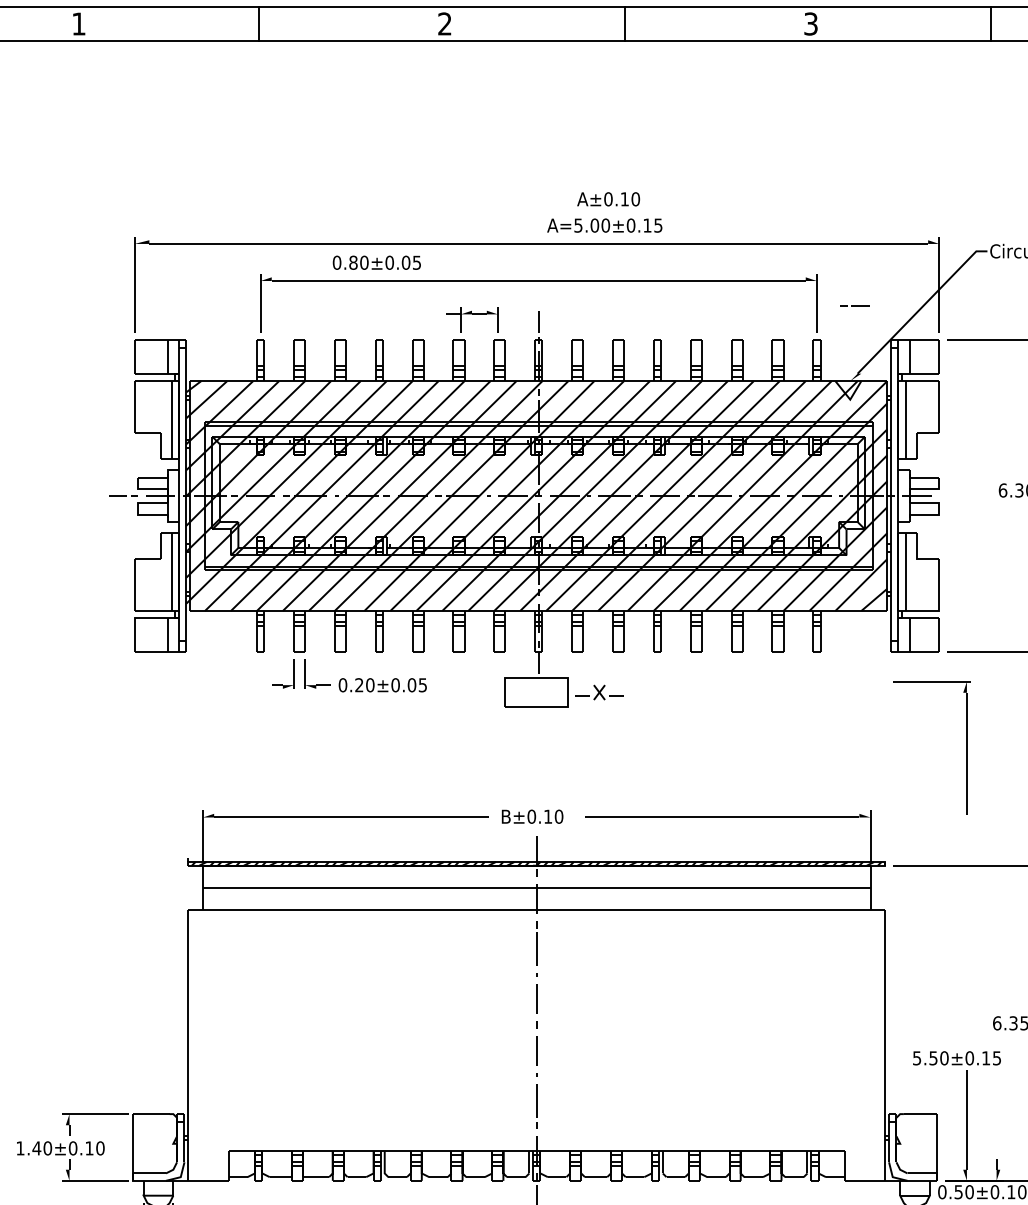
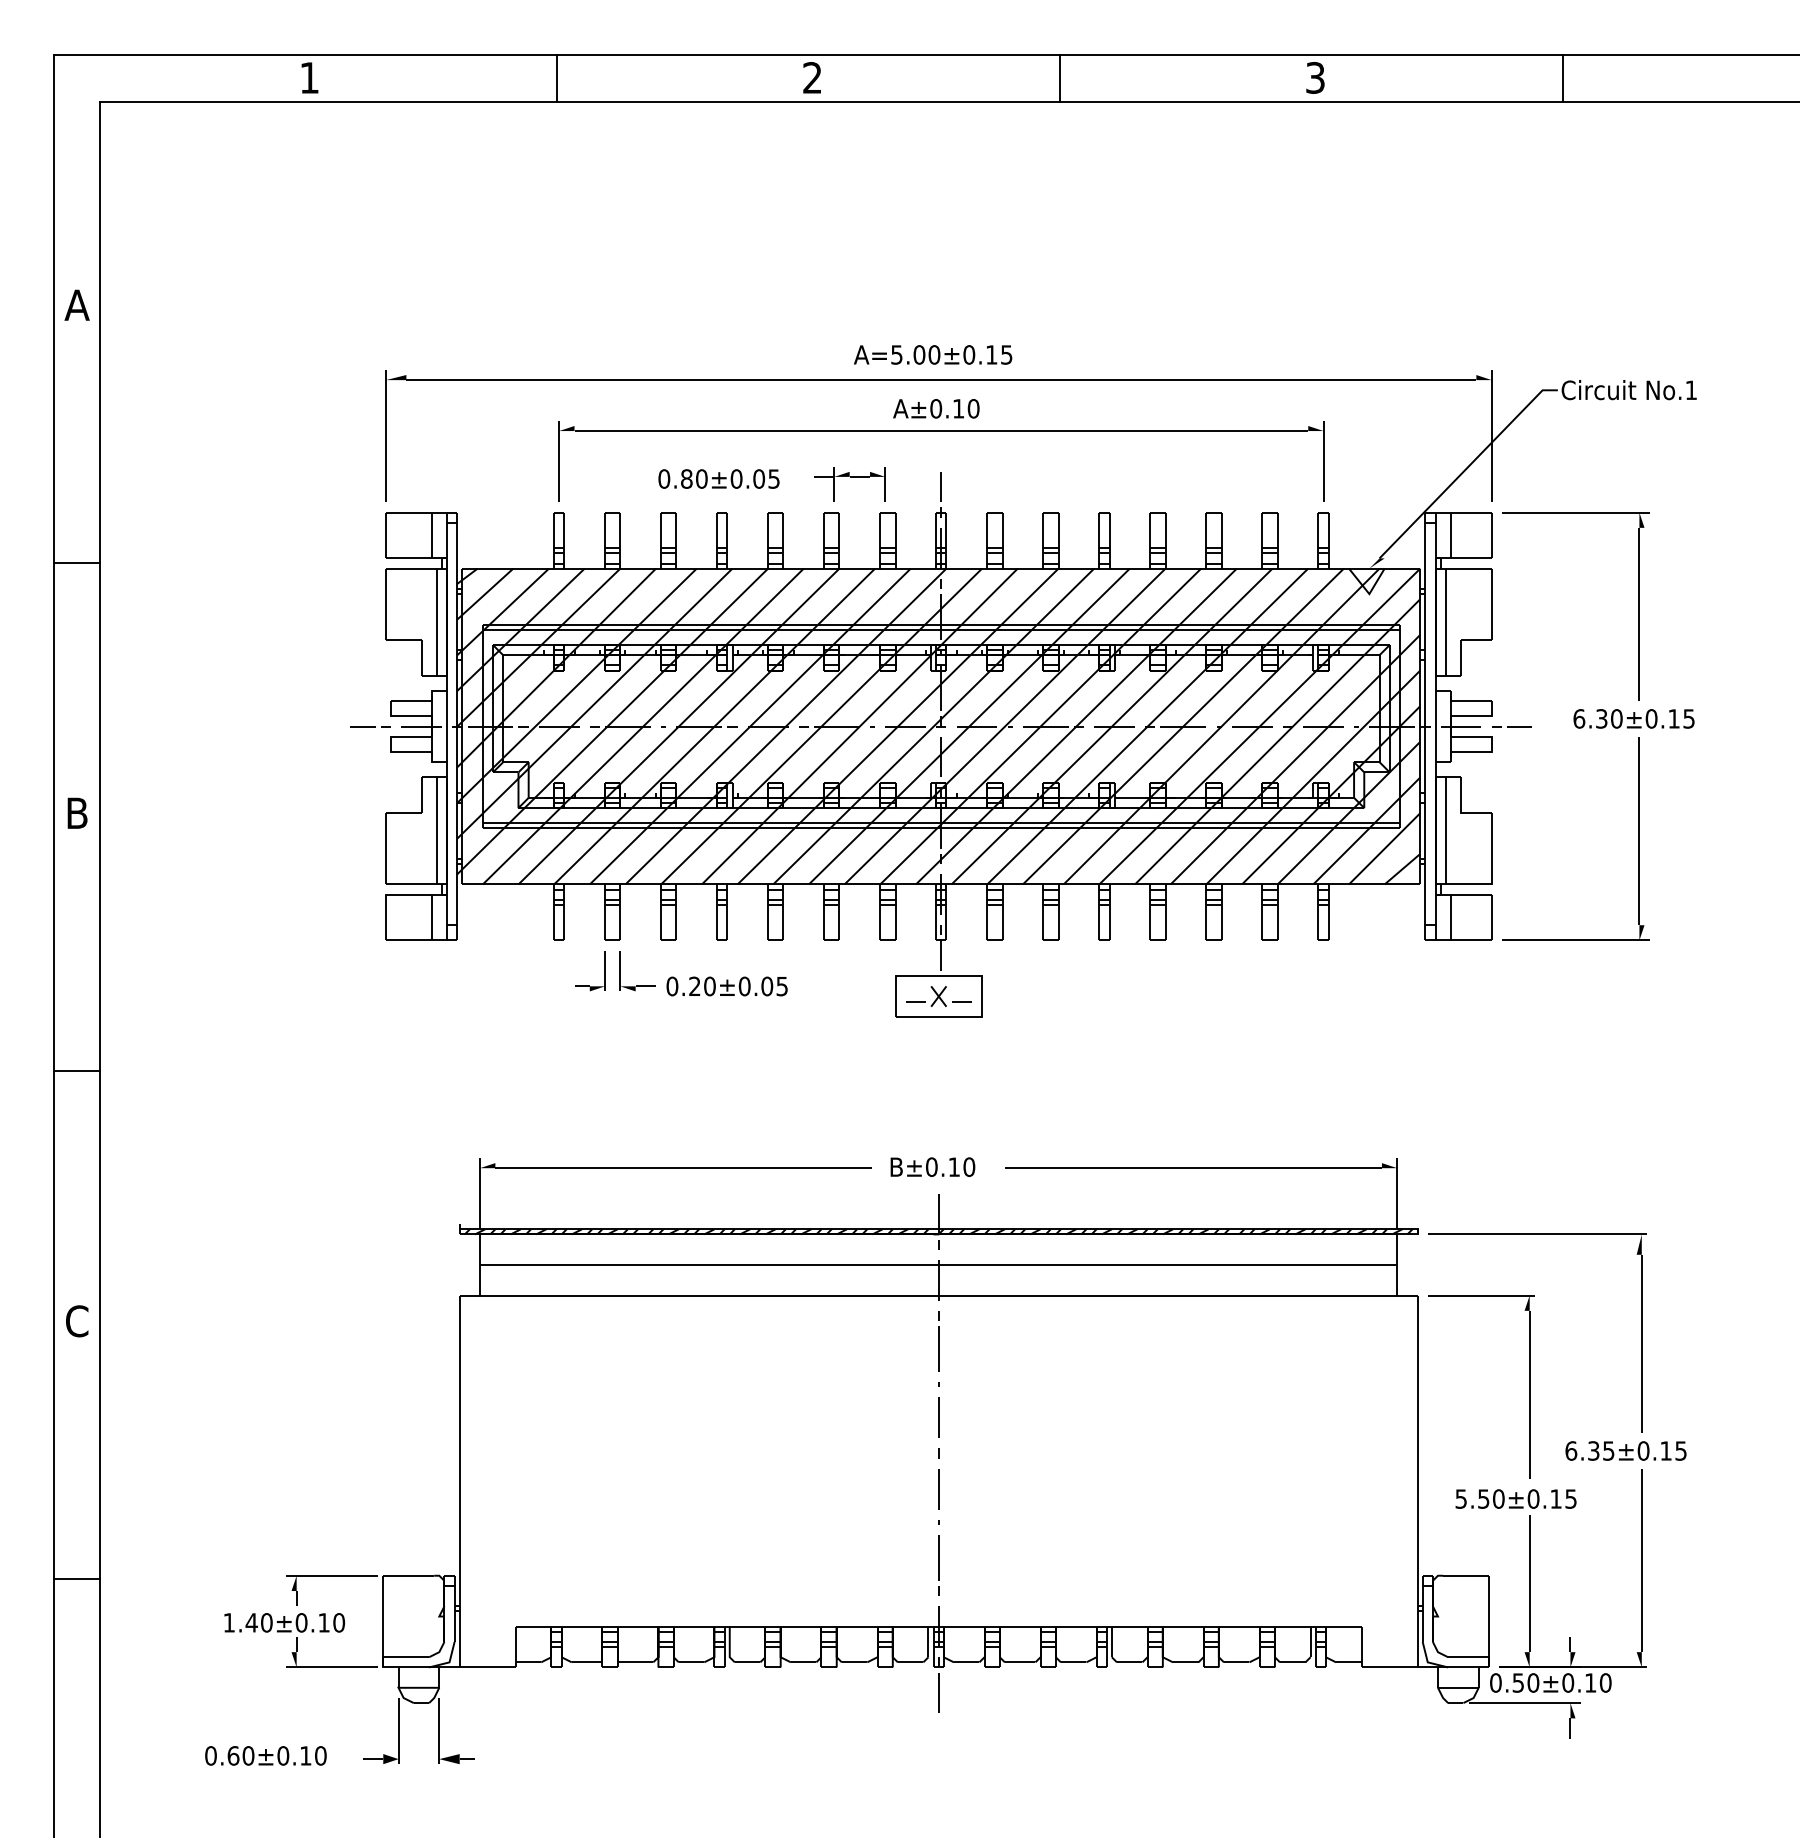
text: (608, 199) -> (936, 408), moved
text: (605, 225) -> (933, 354), moved
text: (376, 262) -> (718, 478), moved
line: (854, 306) -> (1511, 726), moved
part: (599, 692) -> (938, 996), moved
part: (966, 747) -> (1529, 1386), moved

